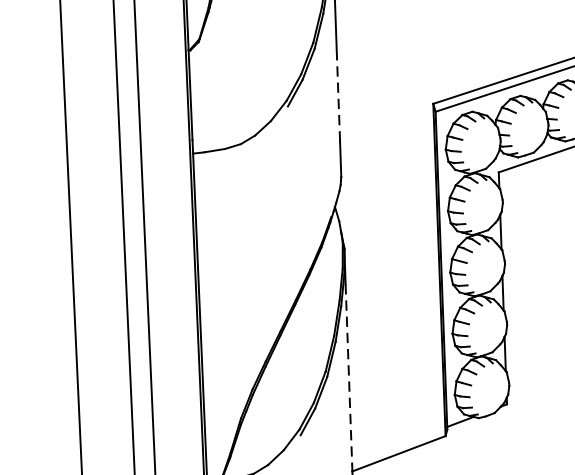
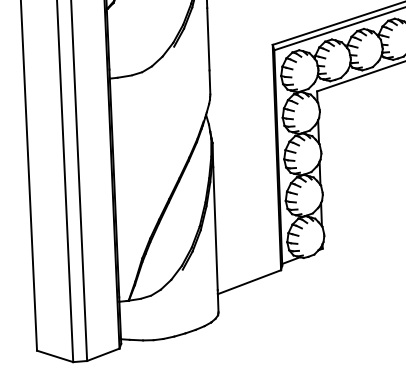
line: (338, 94) -> (208, 38), dashed -> solid
line: (348, 374) -> (215, 228), dashed -> solid

